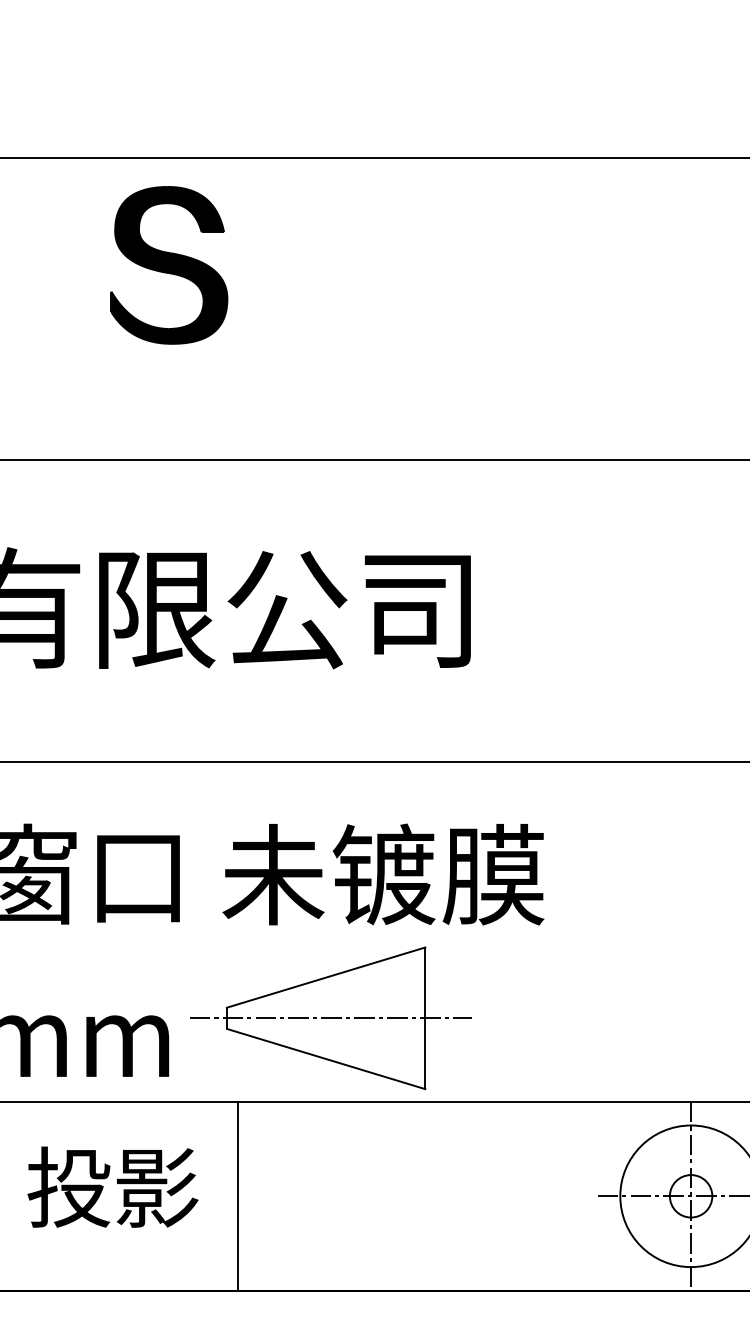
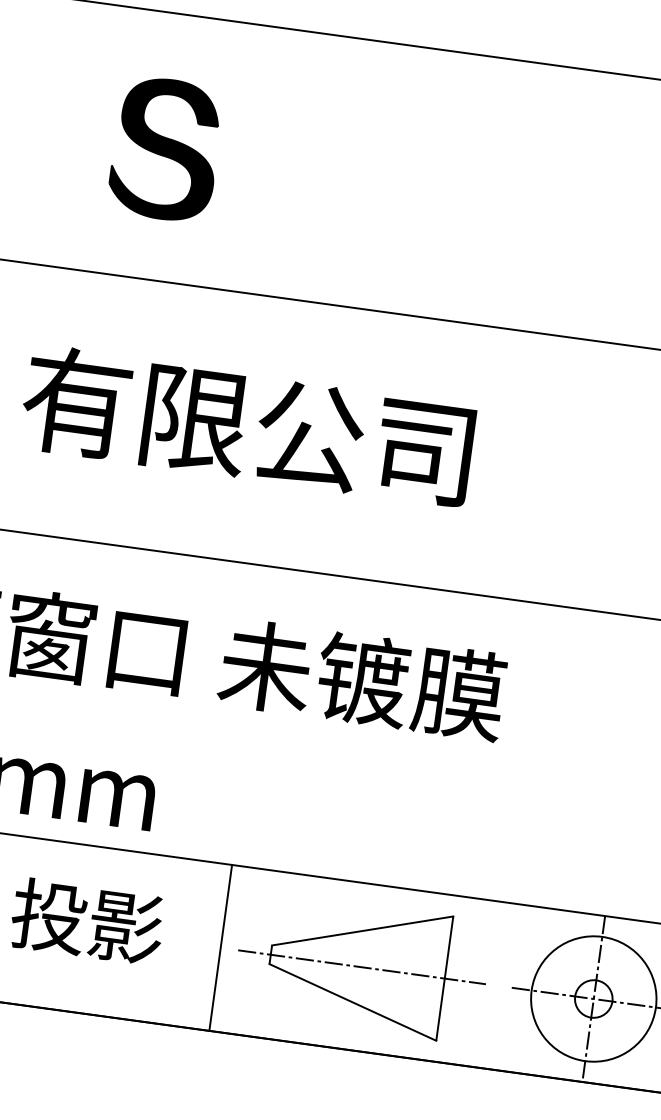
part: (169, 265) -> (166, 149), moved
part: (330, 1018) -> (361, 967), moved
line: (237, 1195) -> (220, 947), moved

